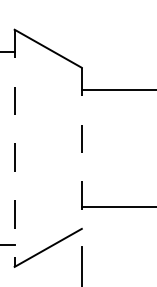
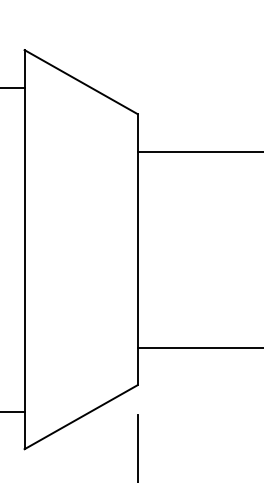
line: (14, 148) -> (24, 249), dashed -> solid
line: (81, 148) -> (137, 249), dashed -> solid

